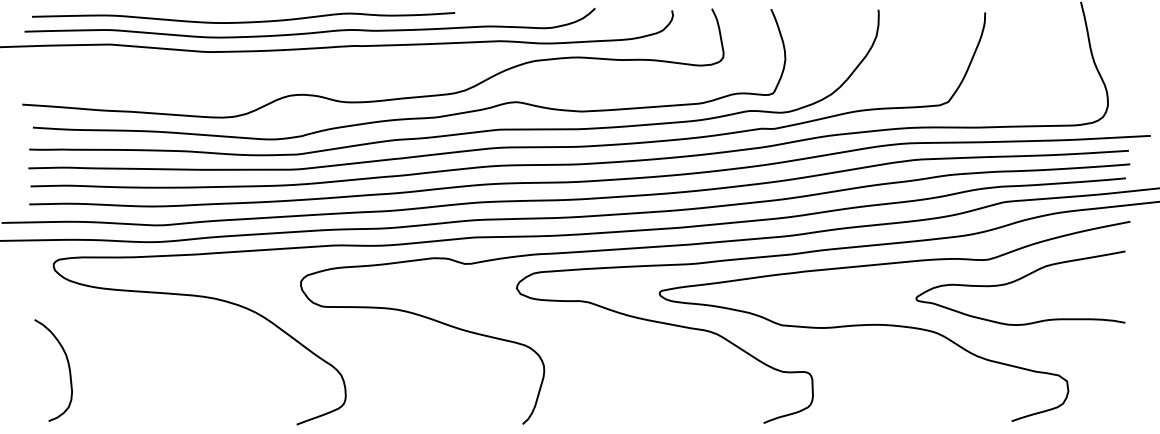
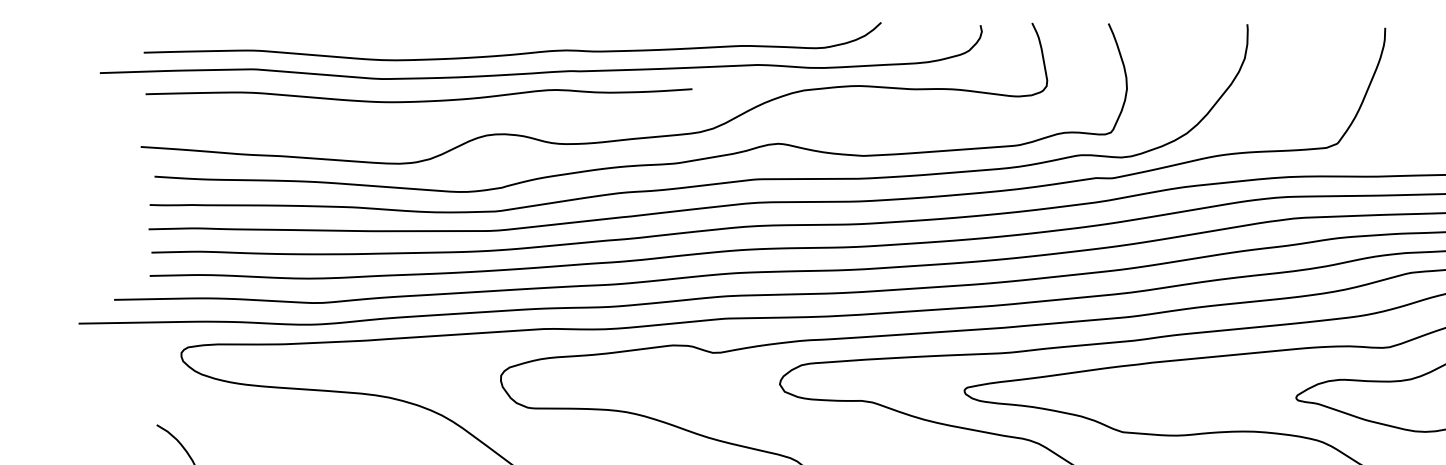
curve: (243, 21) -> (418, 100), moved

